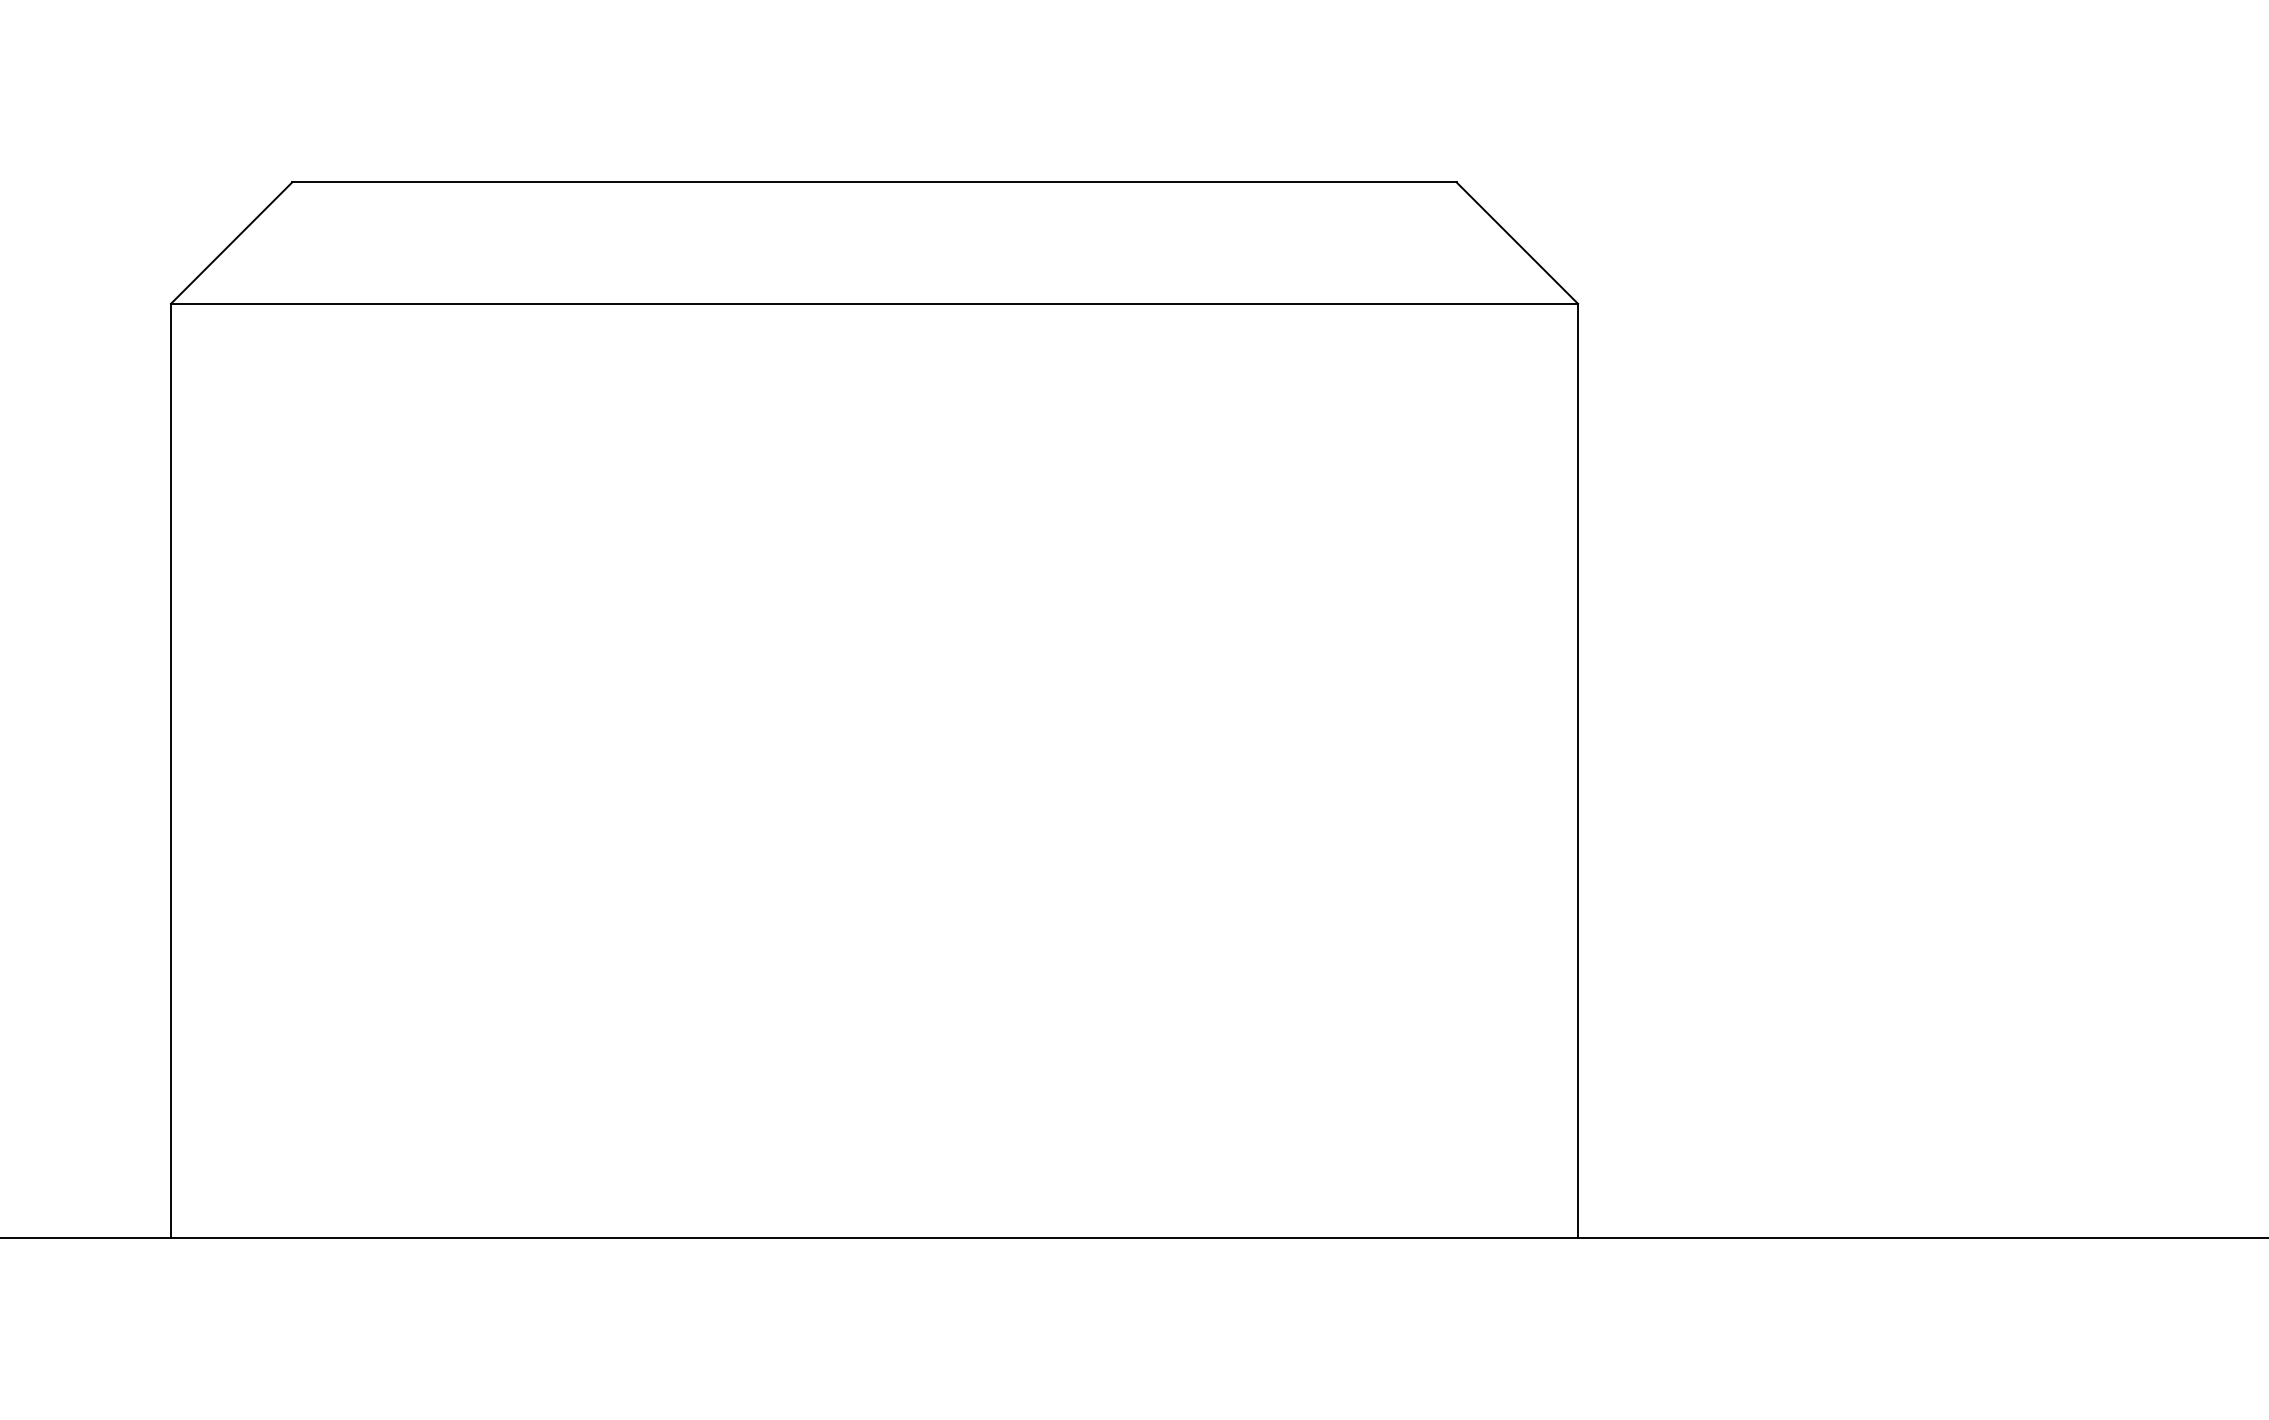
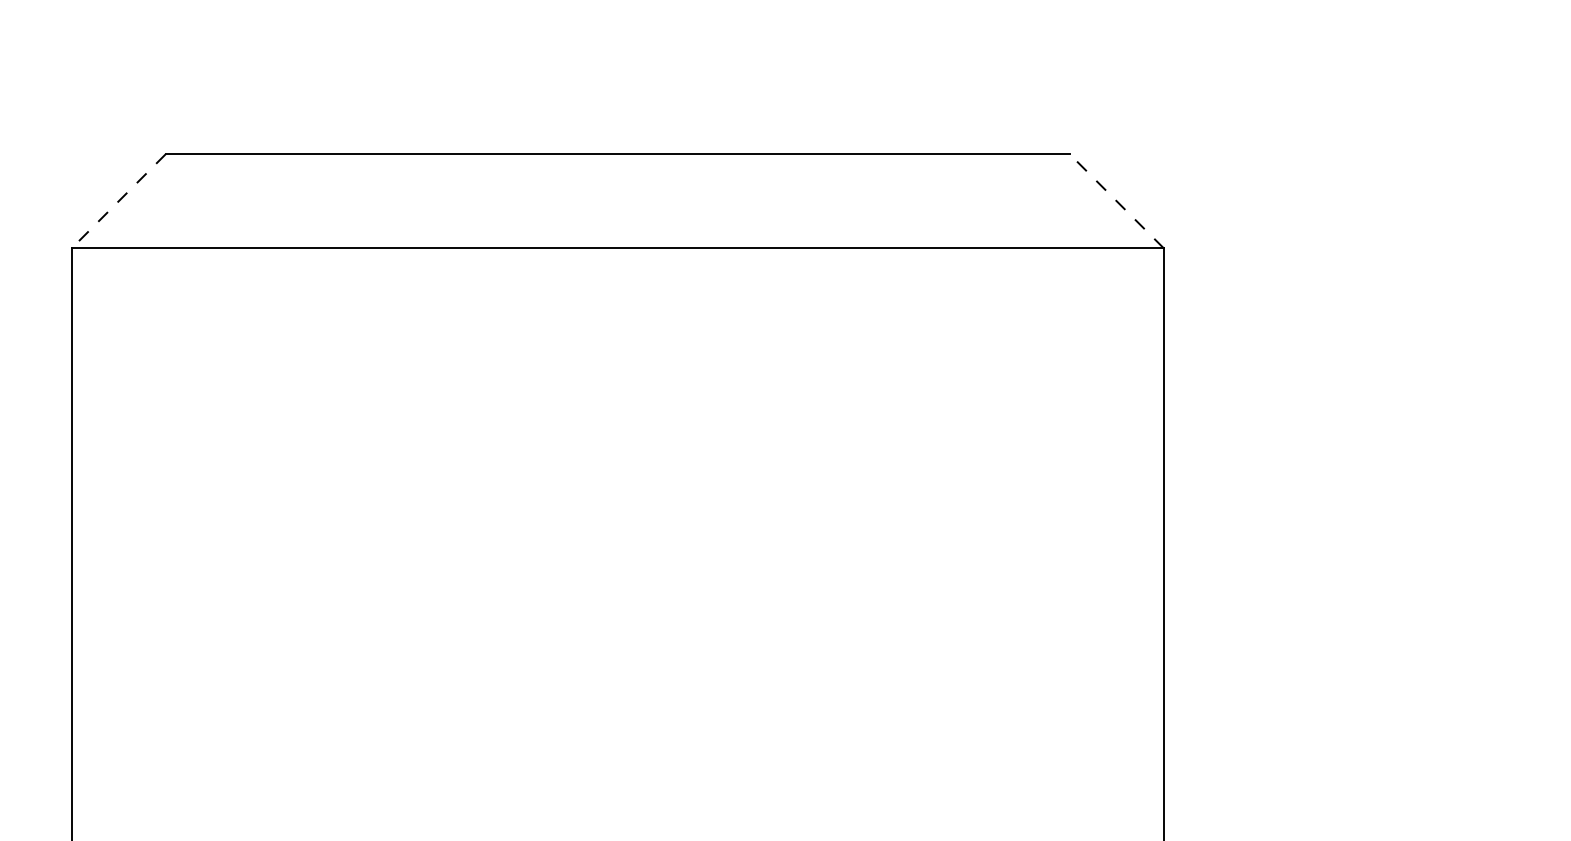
line: (231, 243) -> (118, 201), solid -> dashed
line: (1517, 243) -> (1116, 201), solid -> dashed

